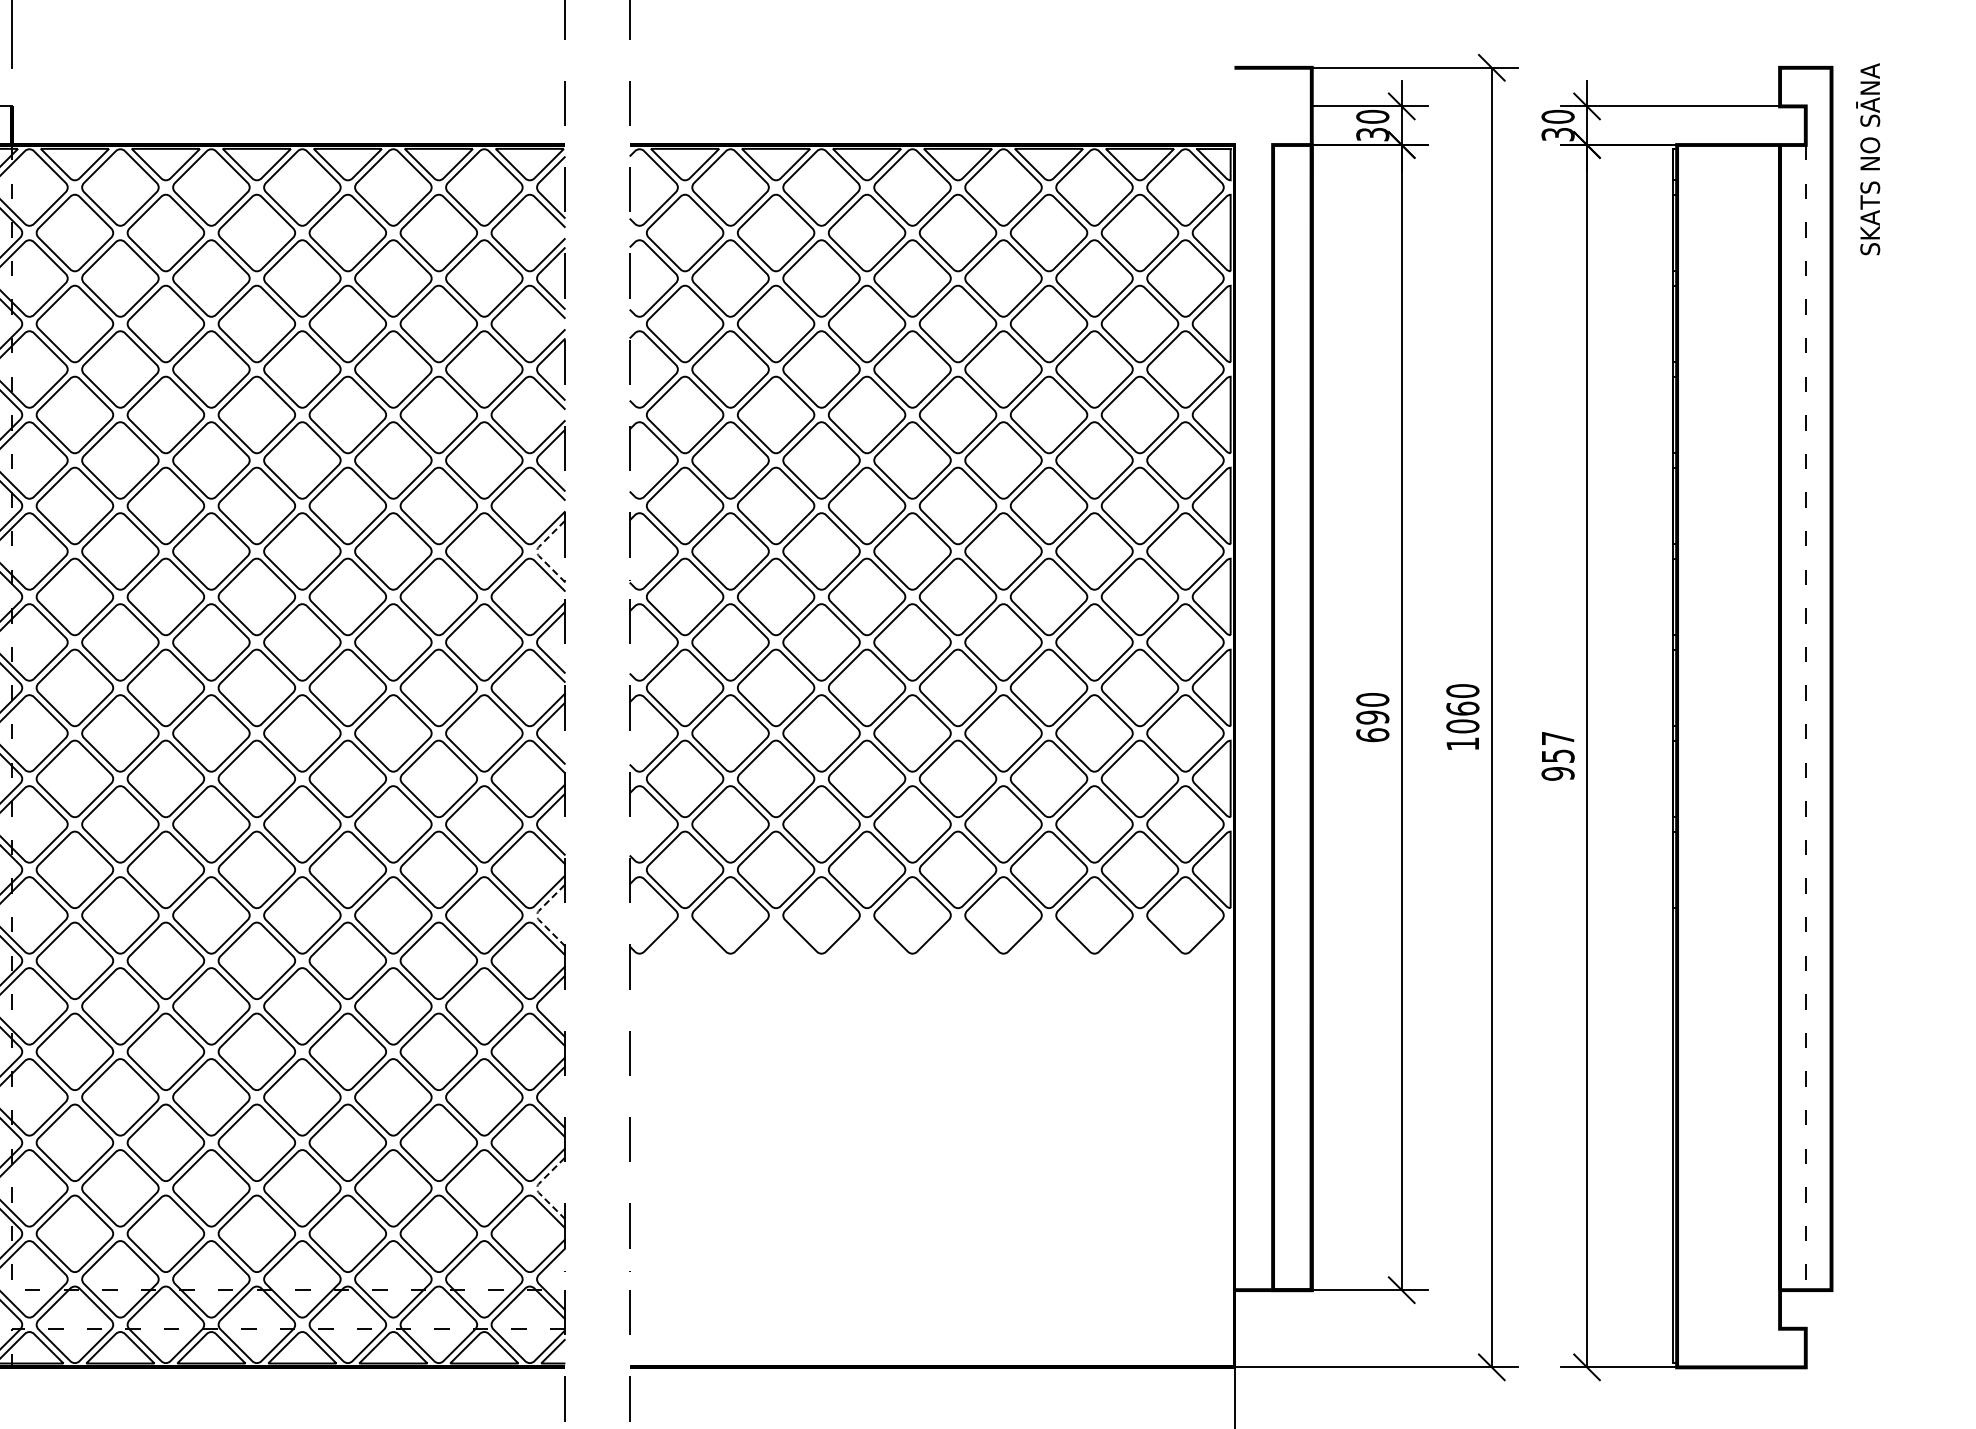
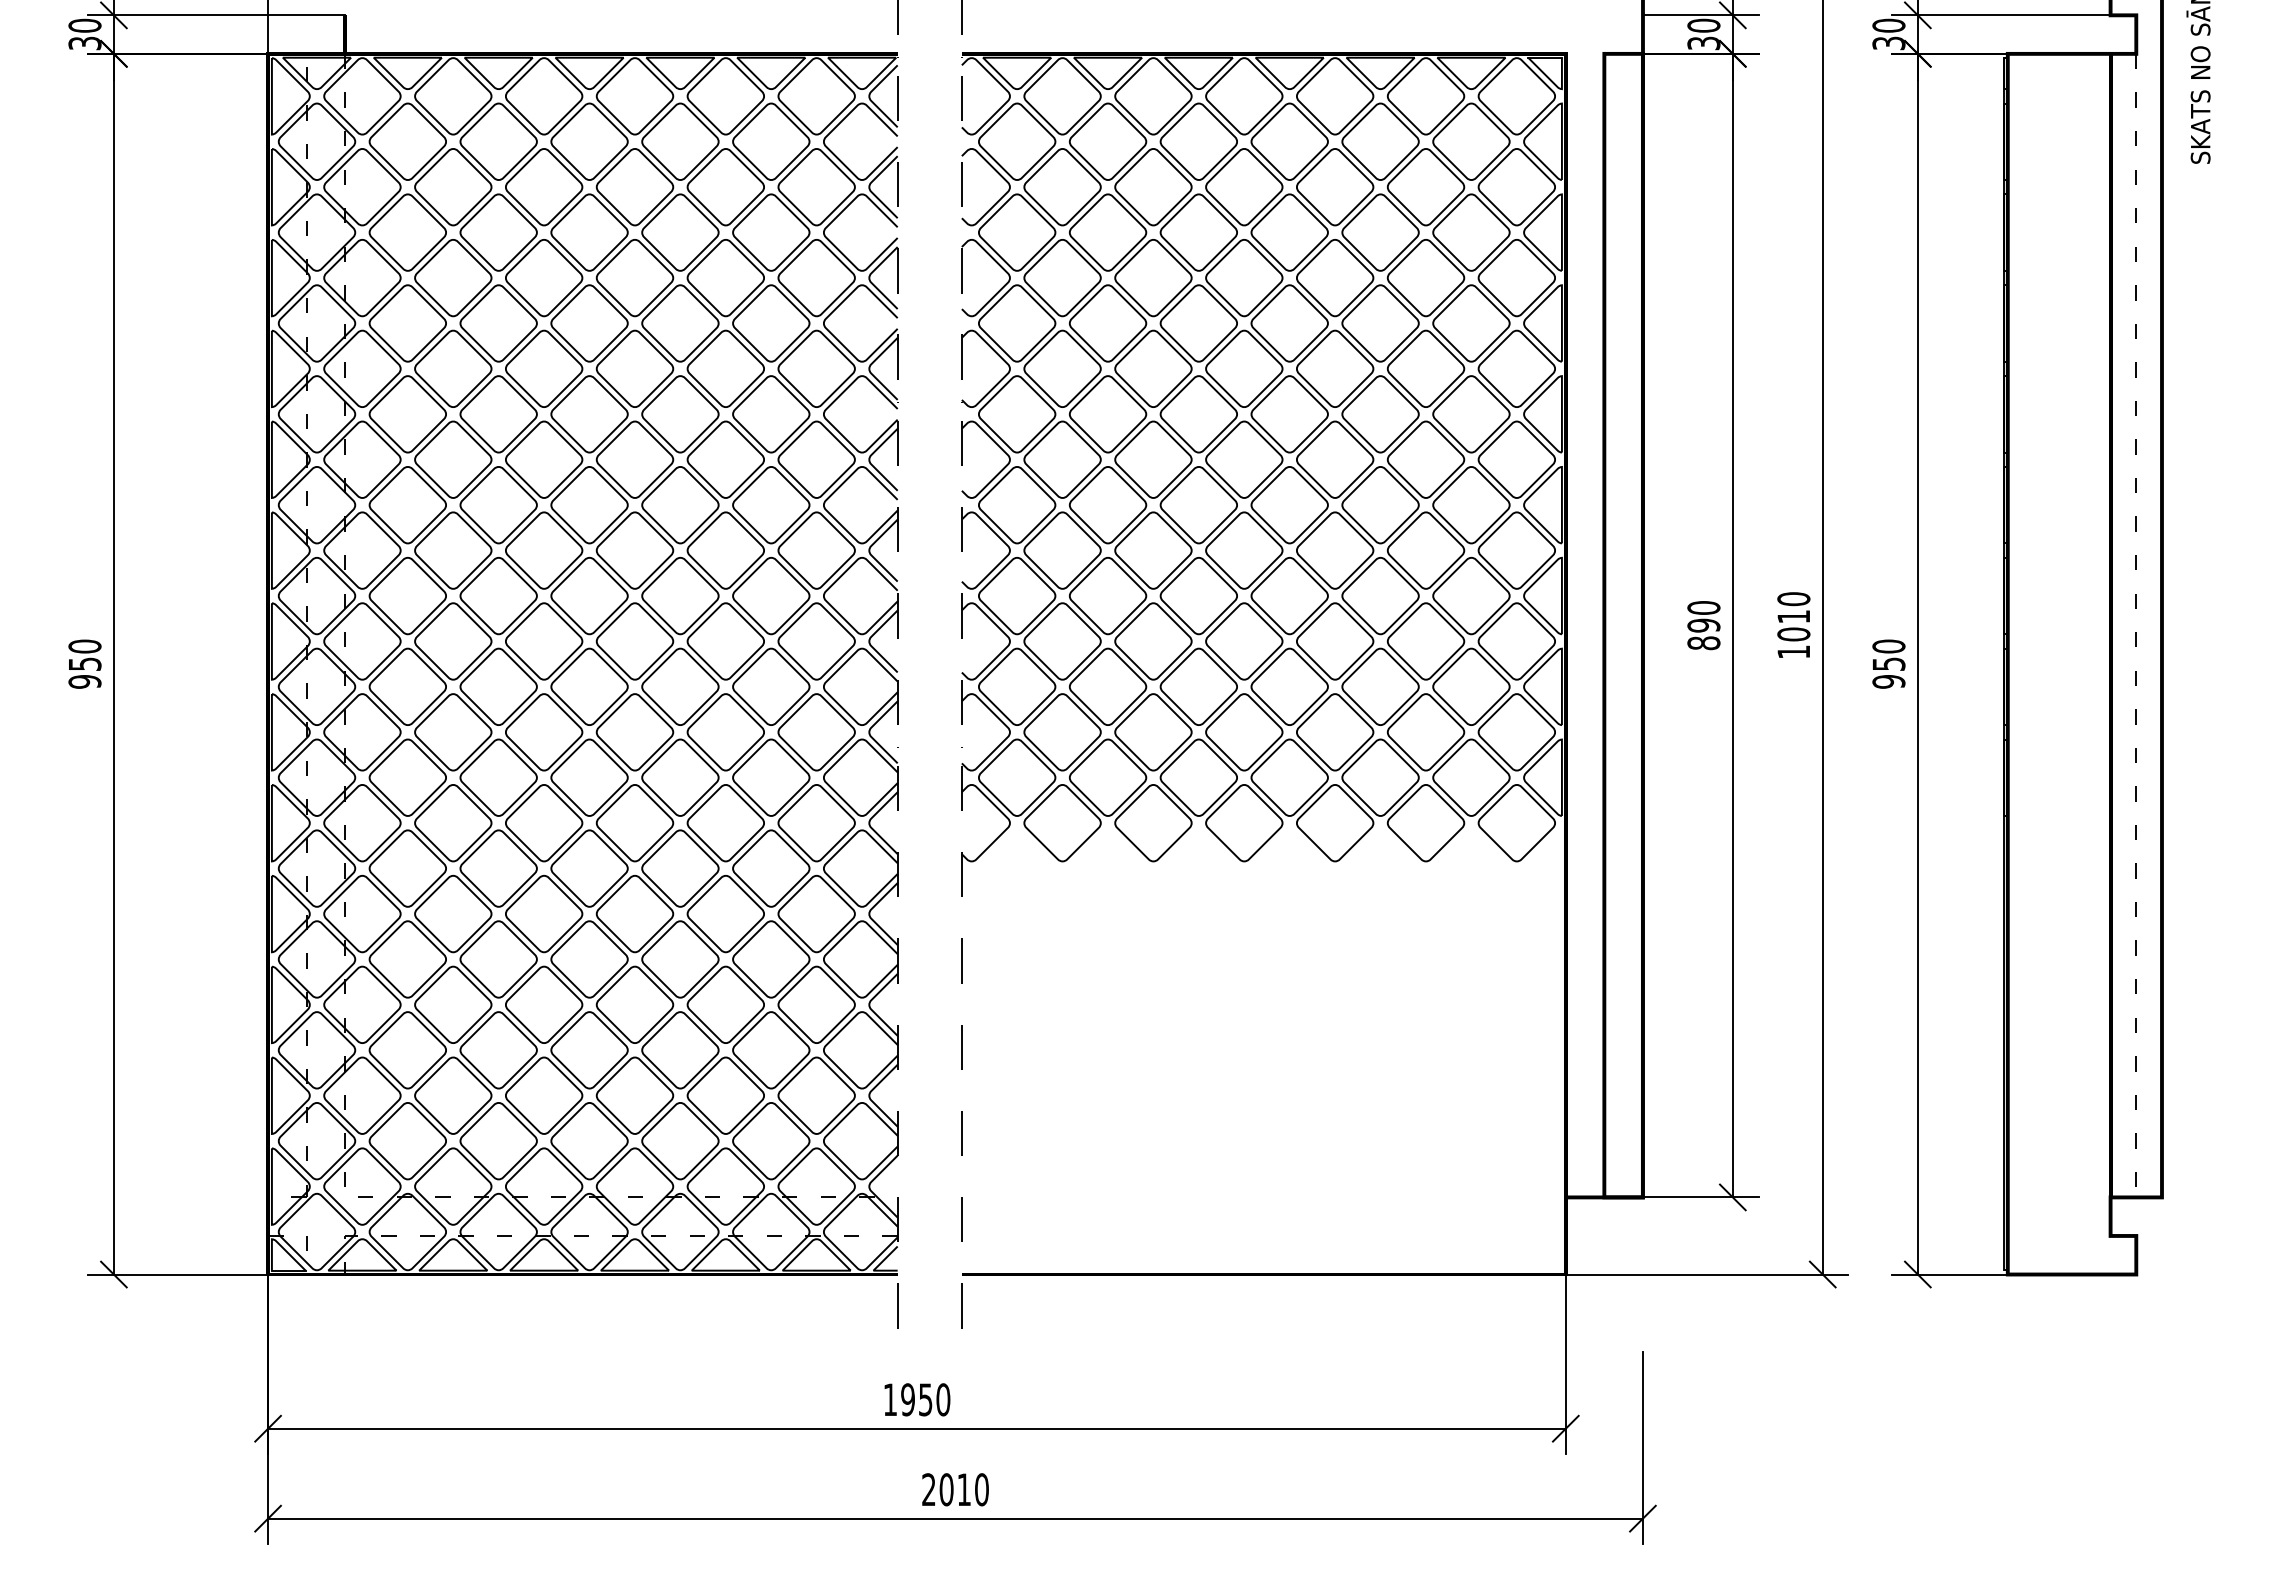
line: (537, 551) -> (869, 459), dashed -> solid
text: (1462, 708) -> (1793, 616), 1060 -> 1010
text: (1372, 735) -> (1703, 643), 690 -> 890
text: (1557, 738) -> (1888, 646), 957 -> 950
line: (537, 915) -> (869, 823), dashed -> solid
line: (537, 1188) -> (869, 1095), dashed -> solid

